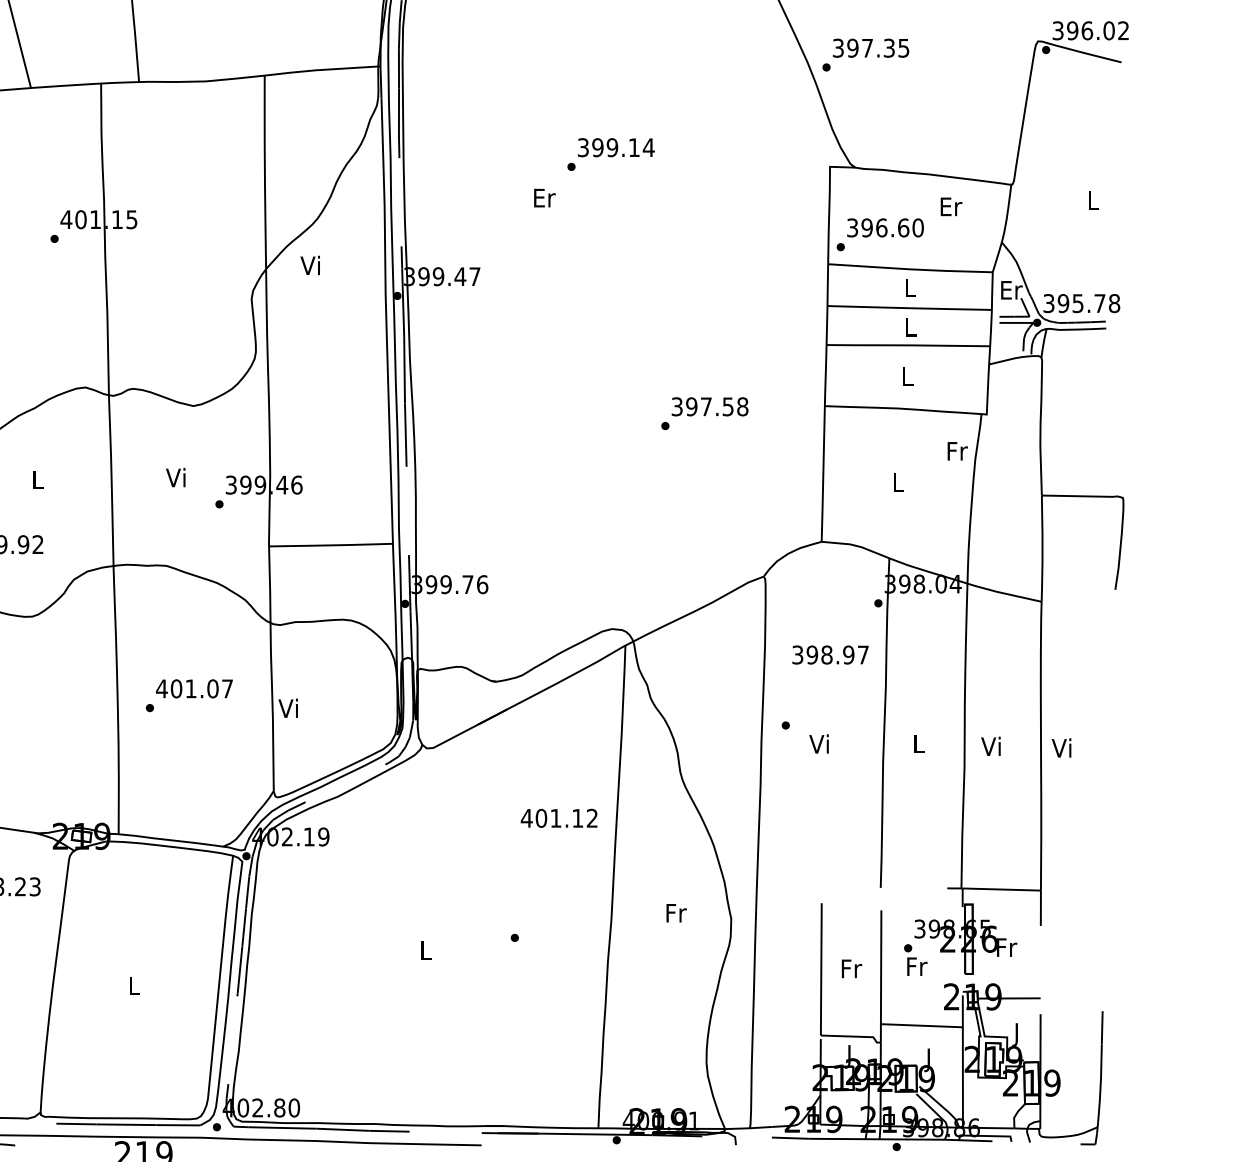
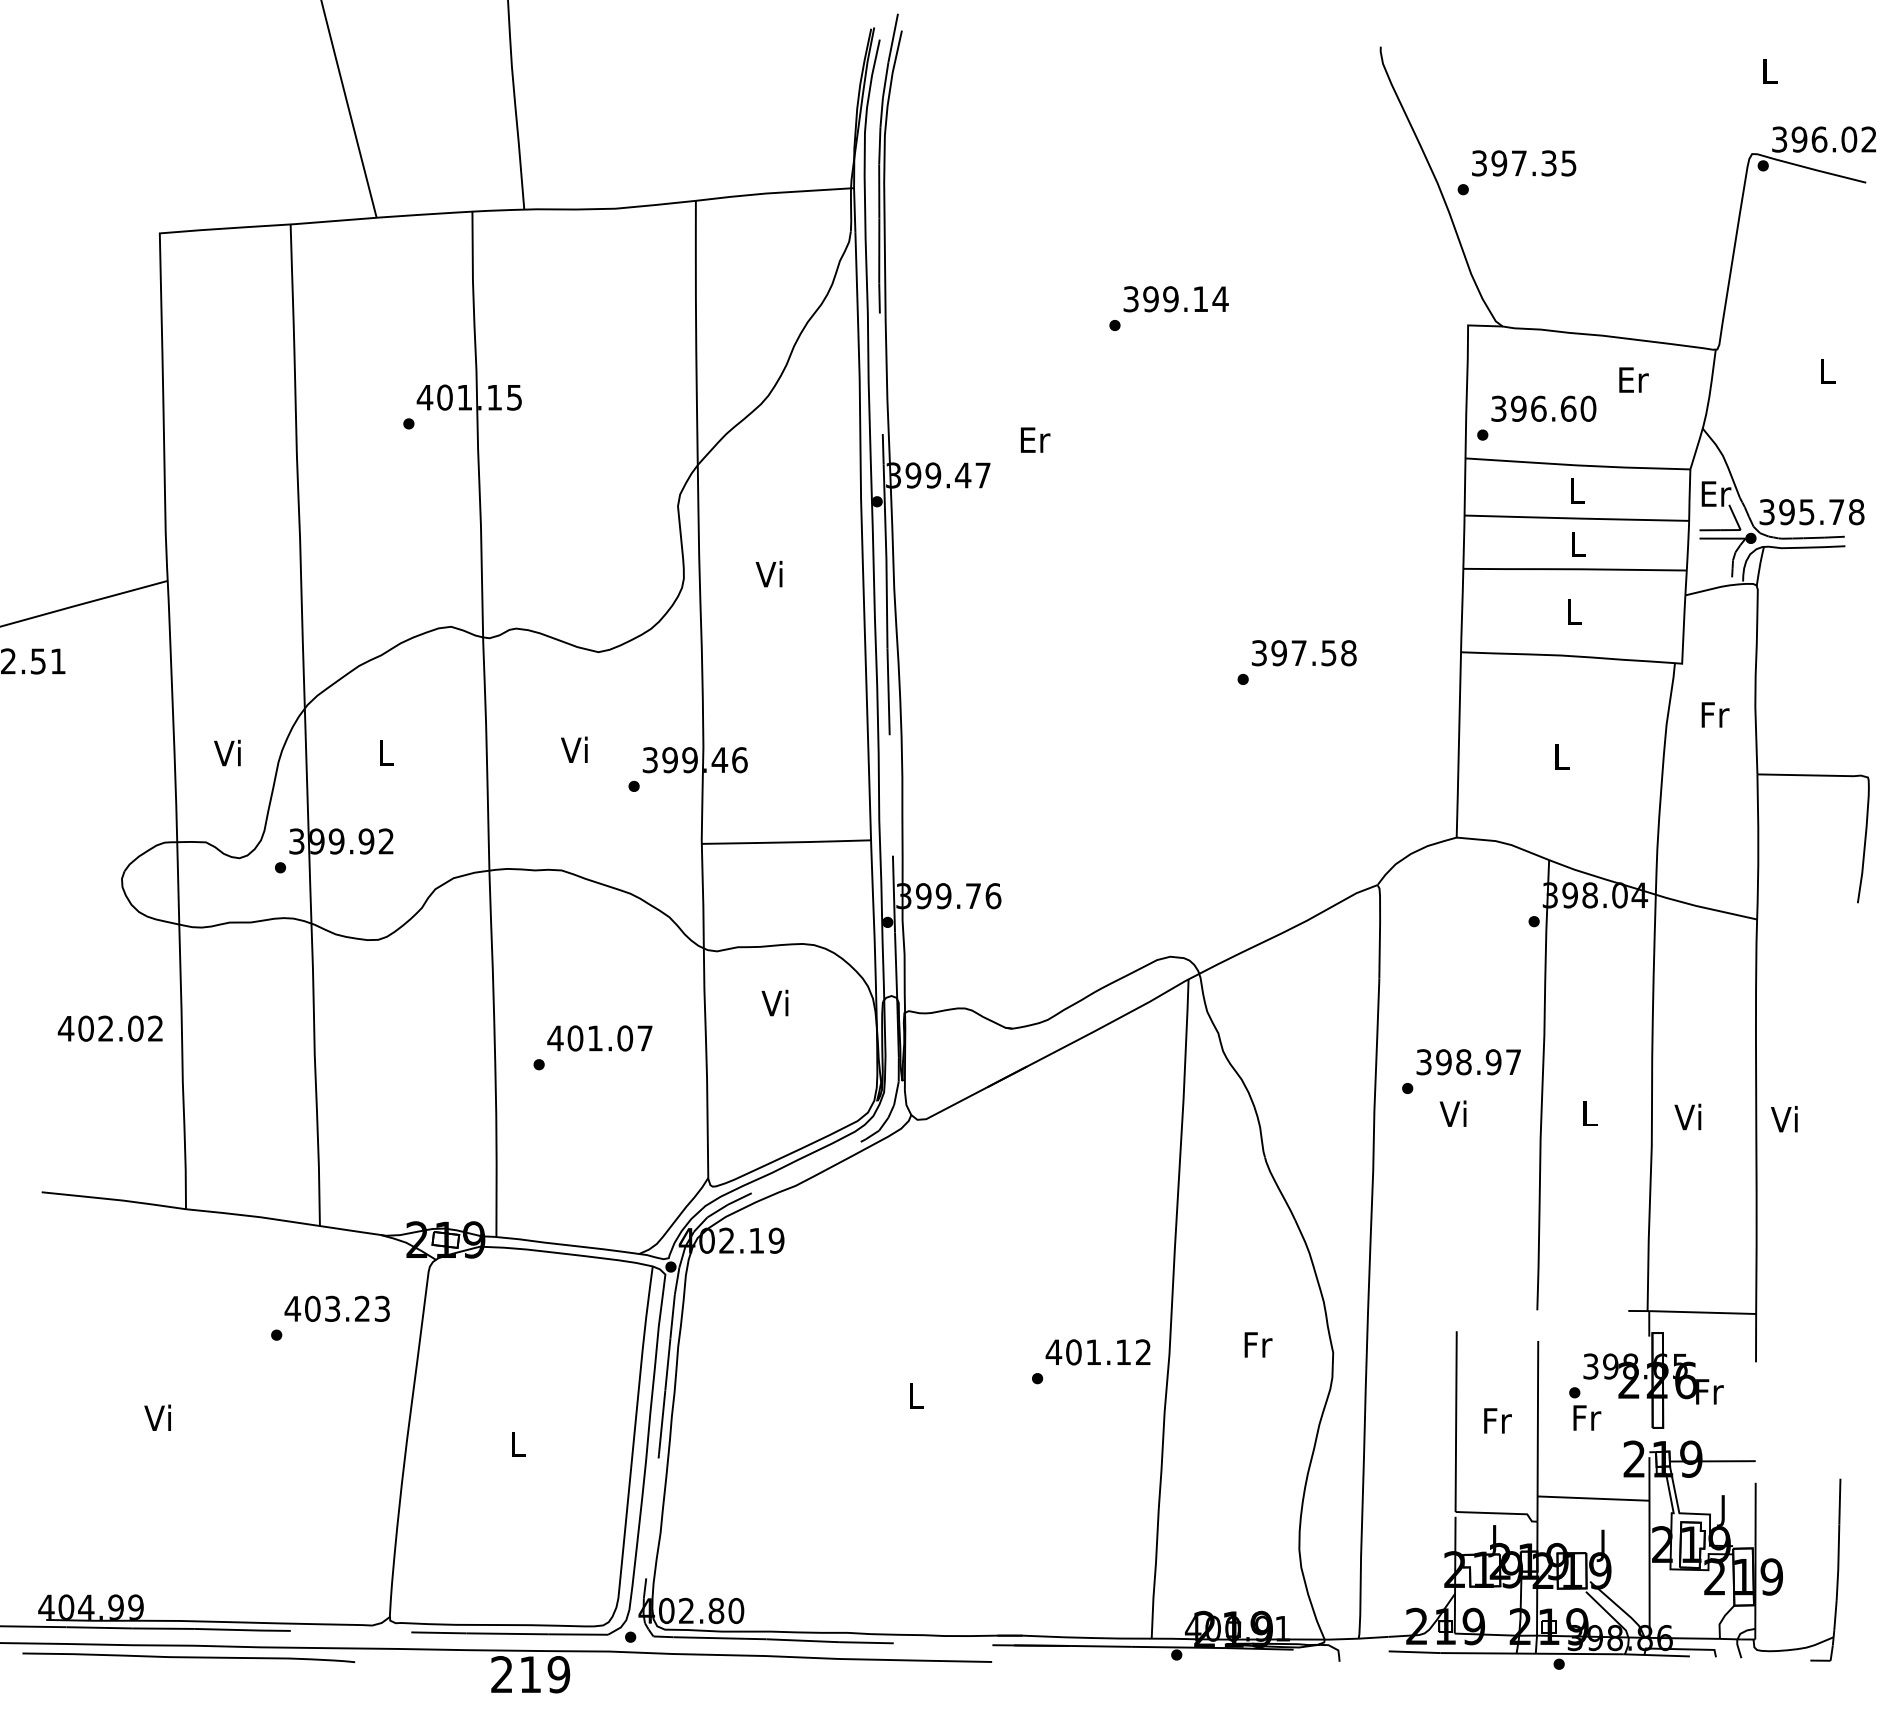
text: (544, 197) -> (1035, 439), moved
text: (309, 265) -> (768, 573), moved
text: (957, 450) -> (1715, 714), moved
text: (830, 655) -> (1468, 1062), moved
text: (287, 707) -> (774, 1002), moved
text: (558, 818) -> (1097, 1352), moved

